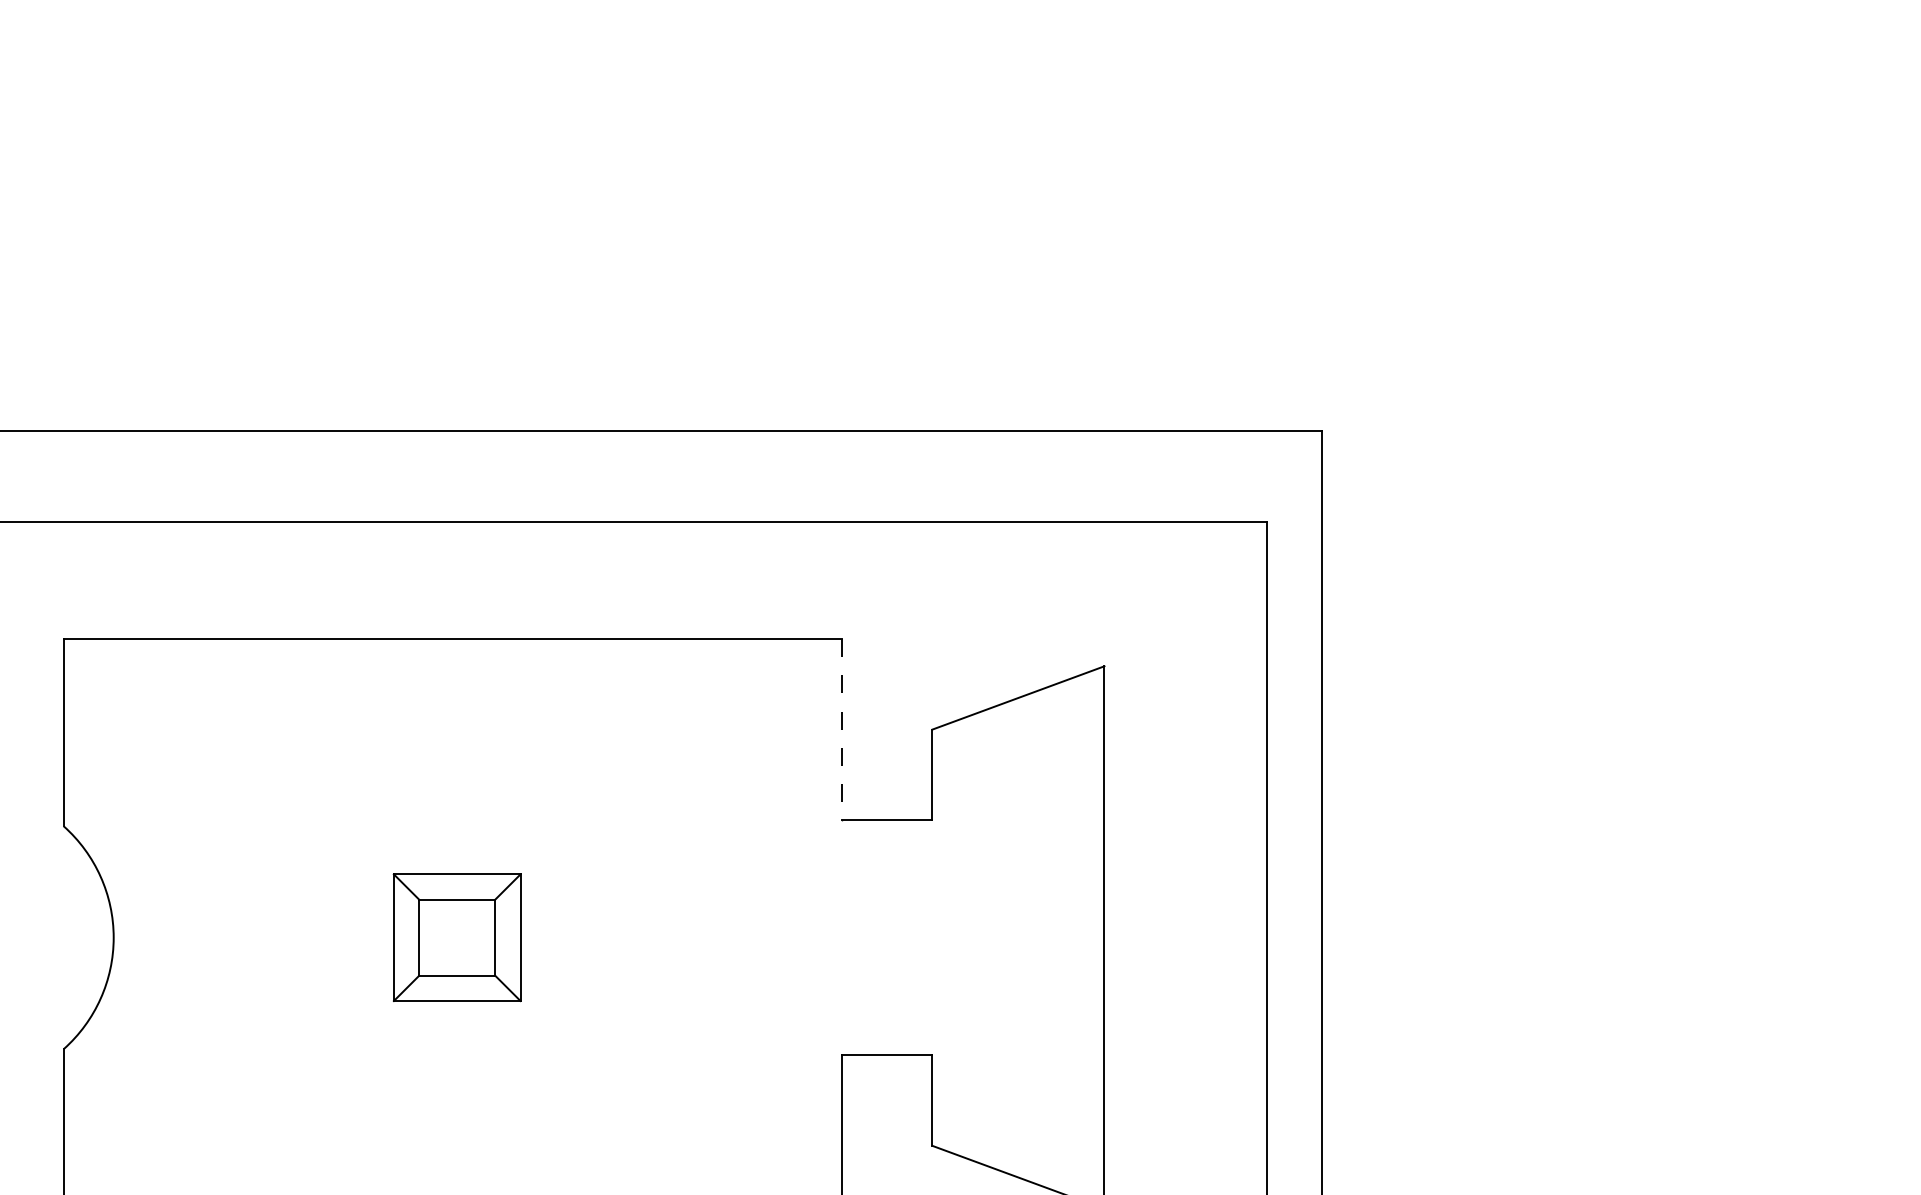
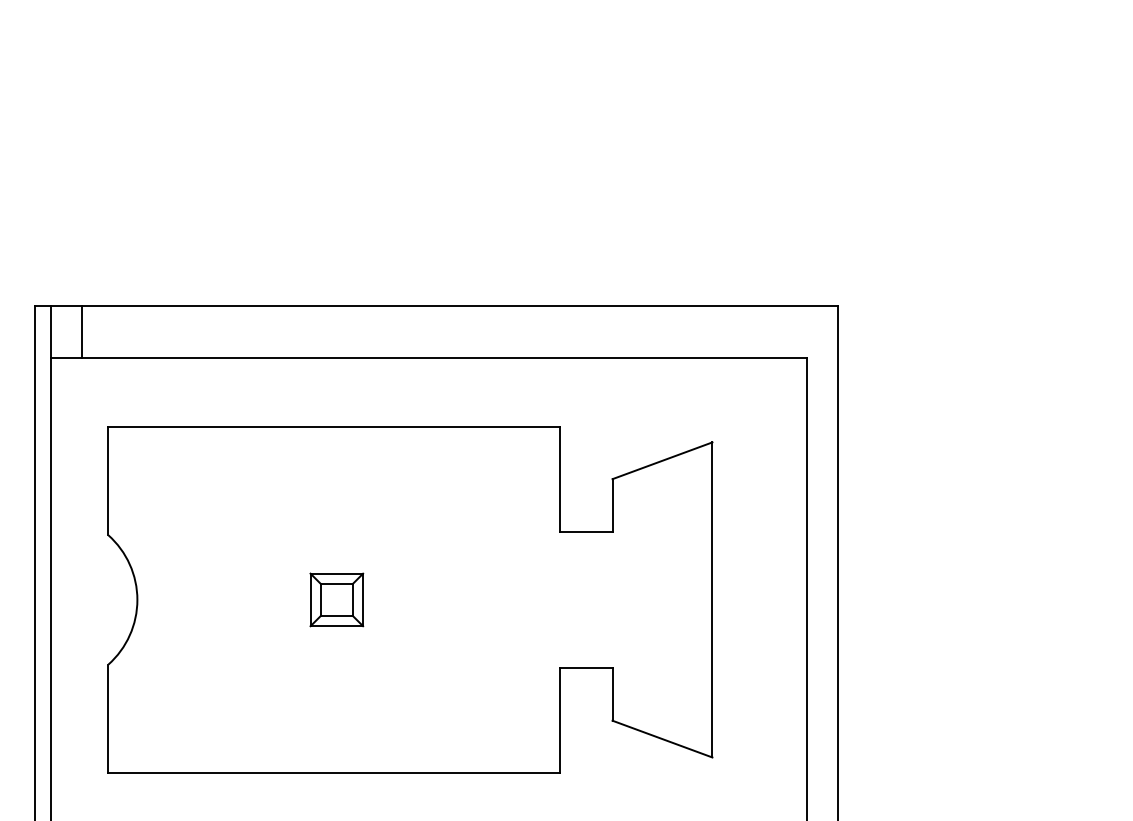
line: (19, 475) -> (82, 331), added
line: (842, 730) -> (560, 479), dashed -> solid
part: (456, 936) -> (336, 599), size x0.71

